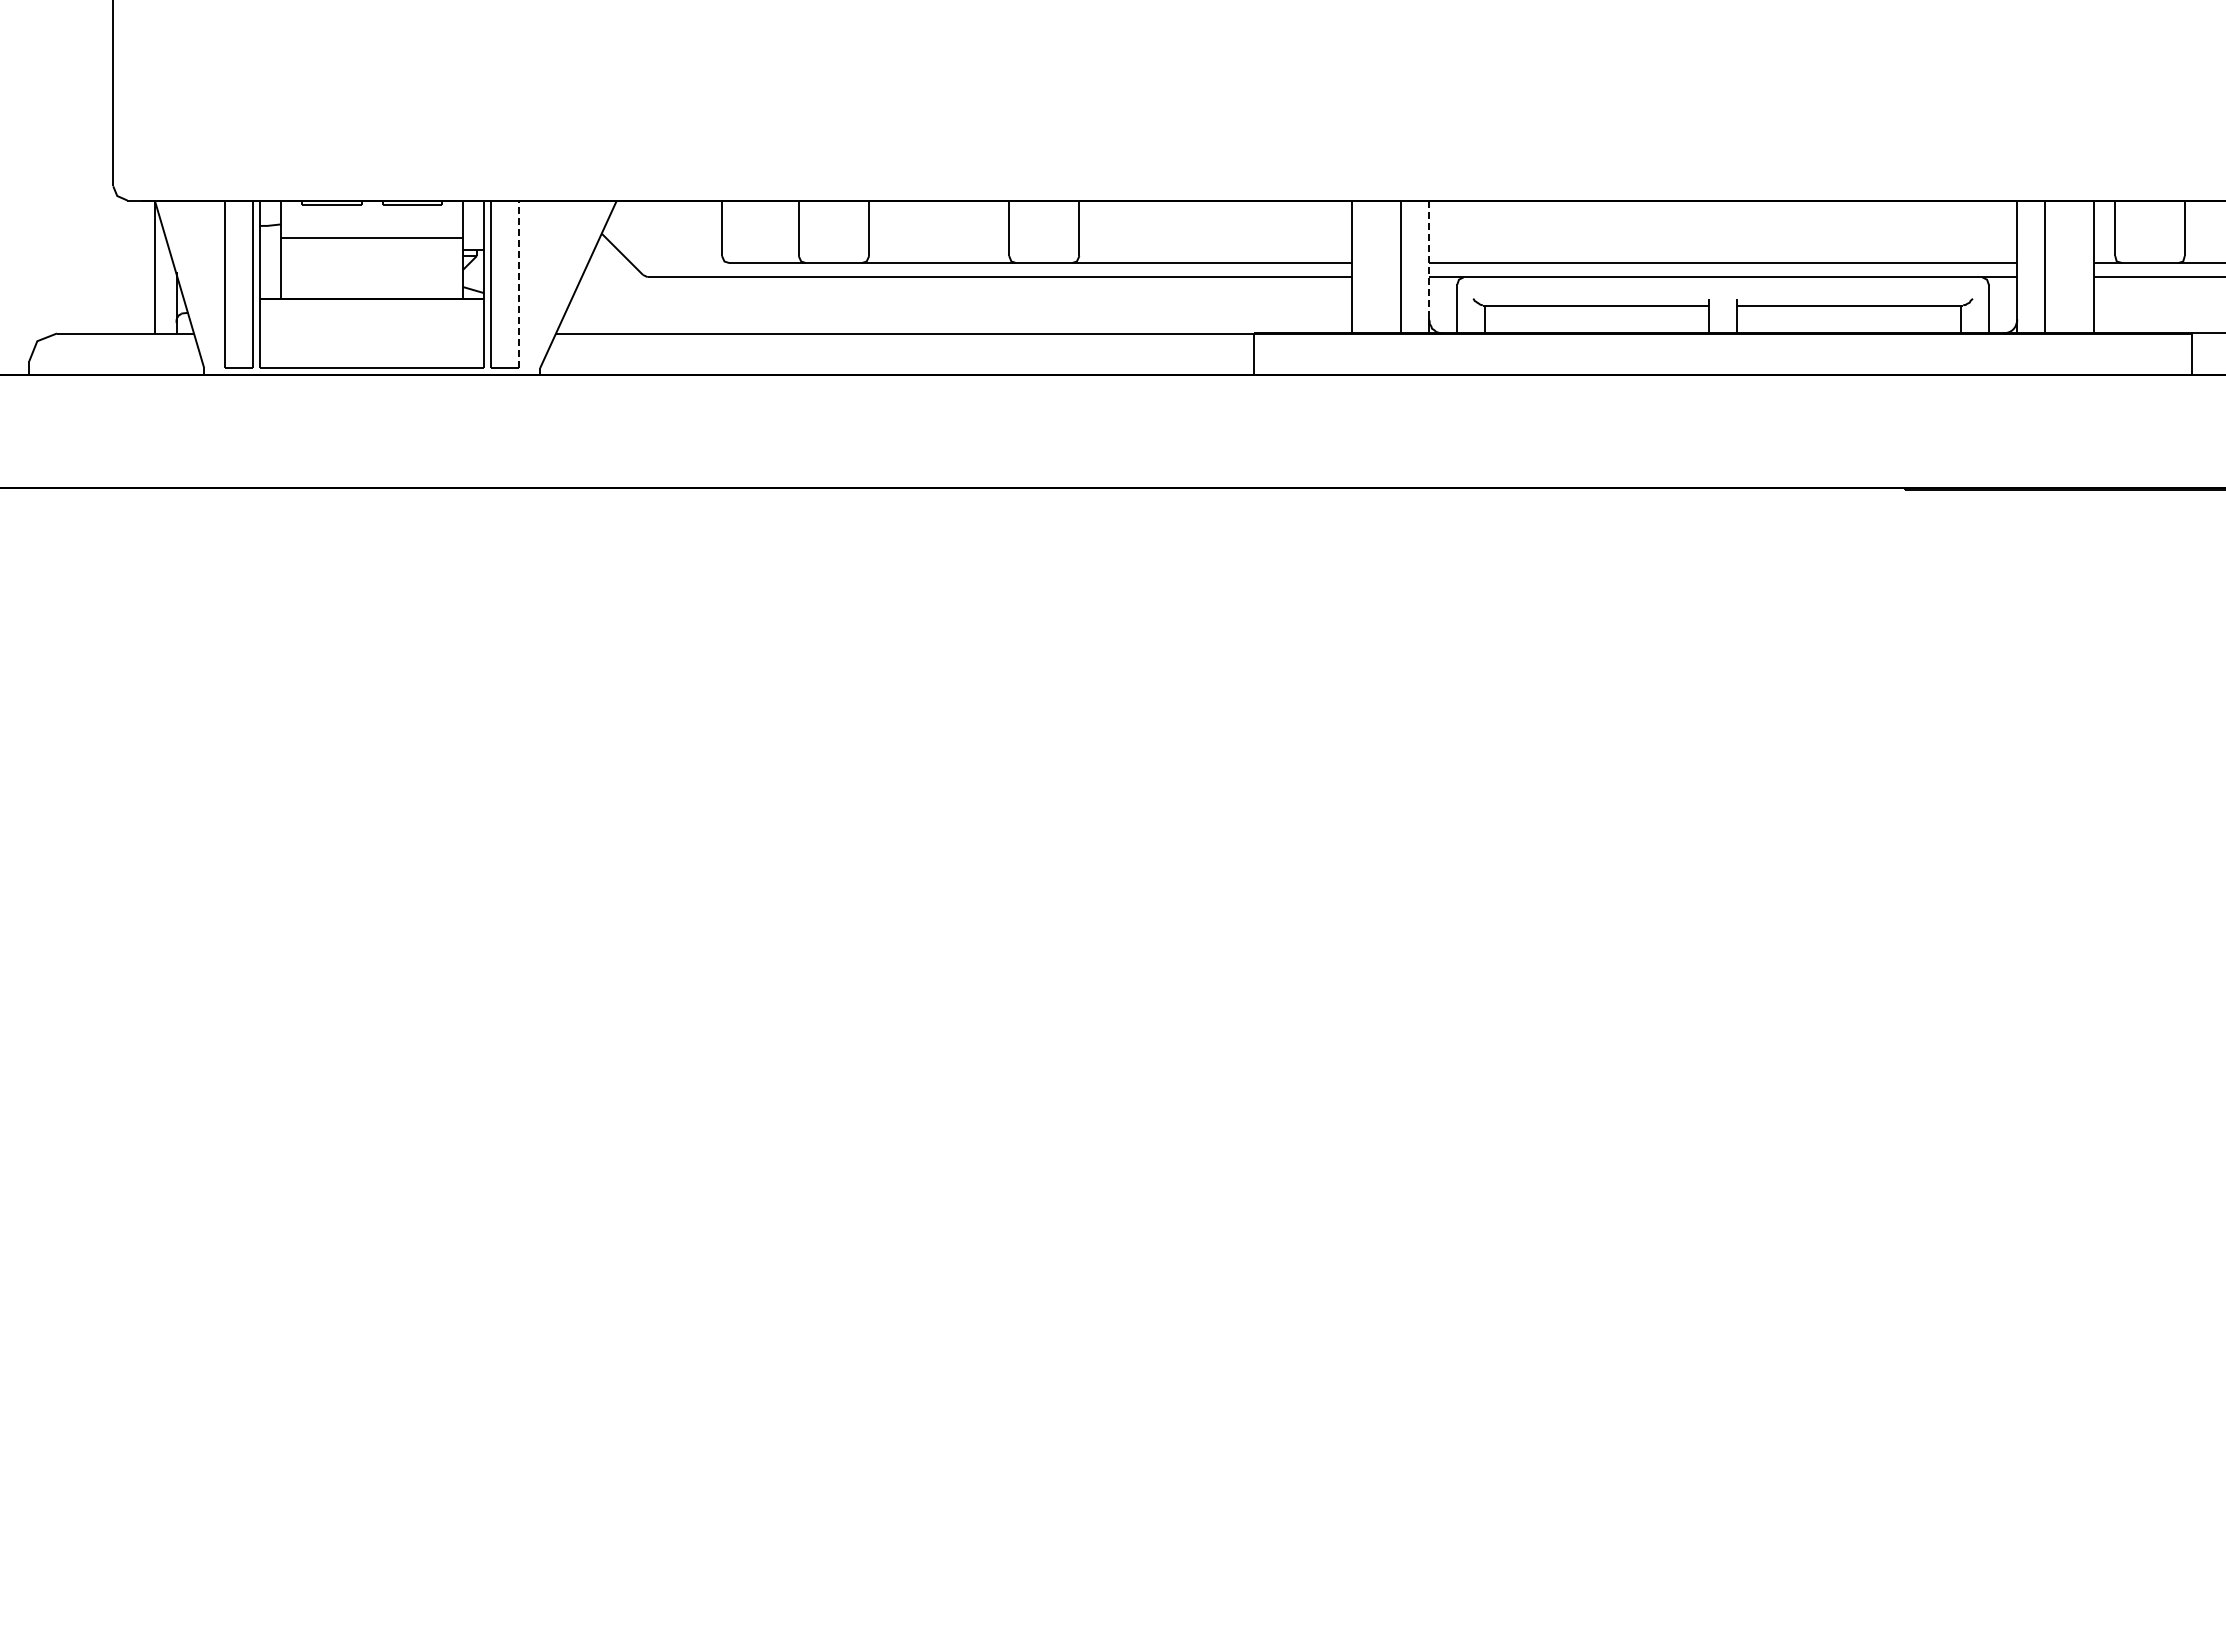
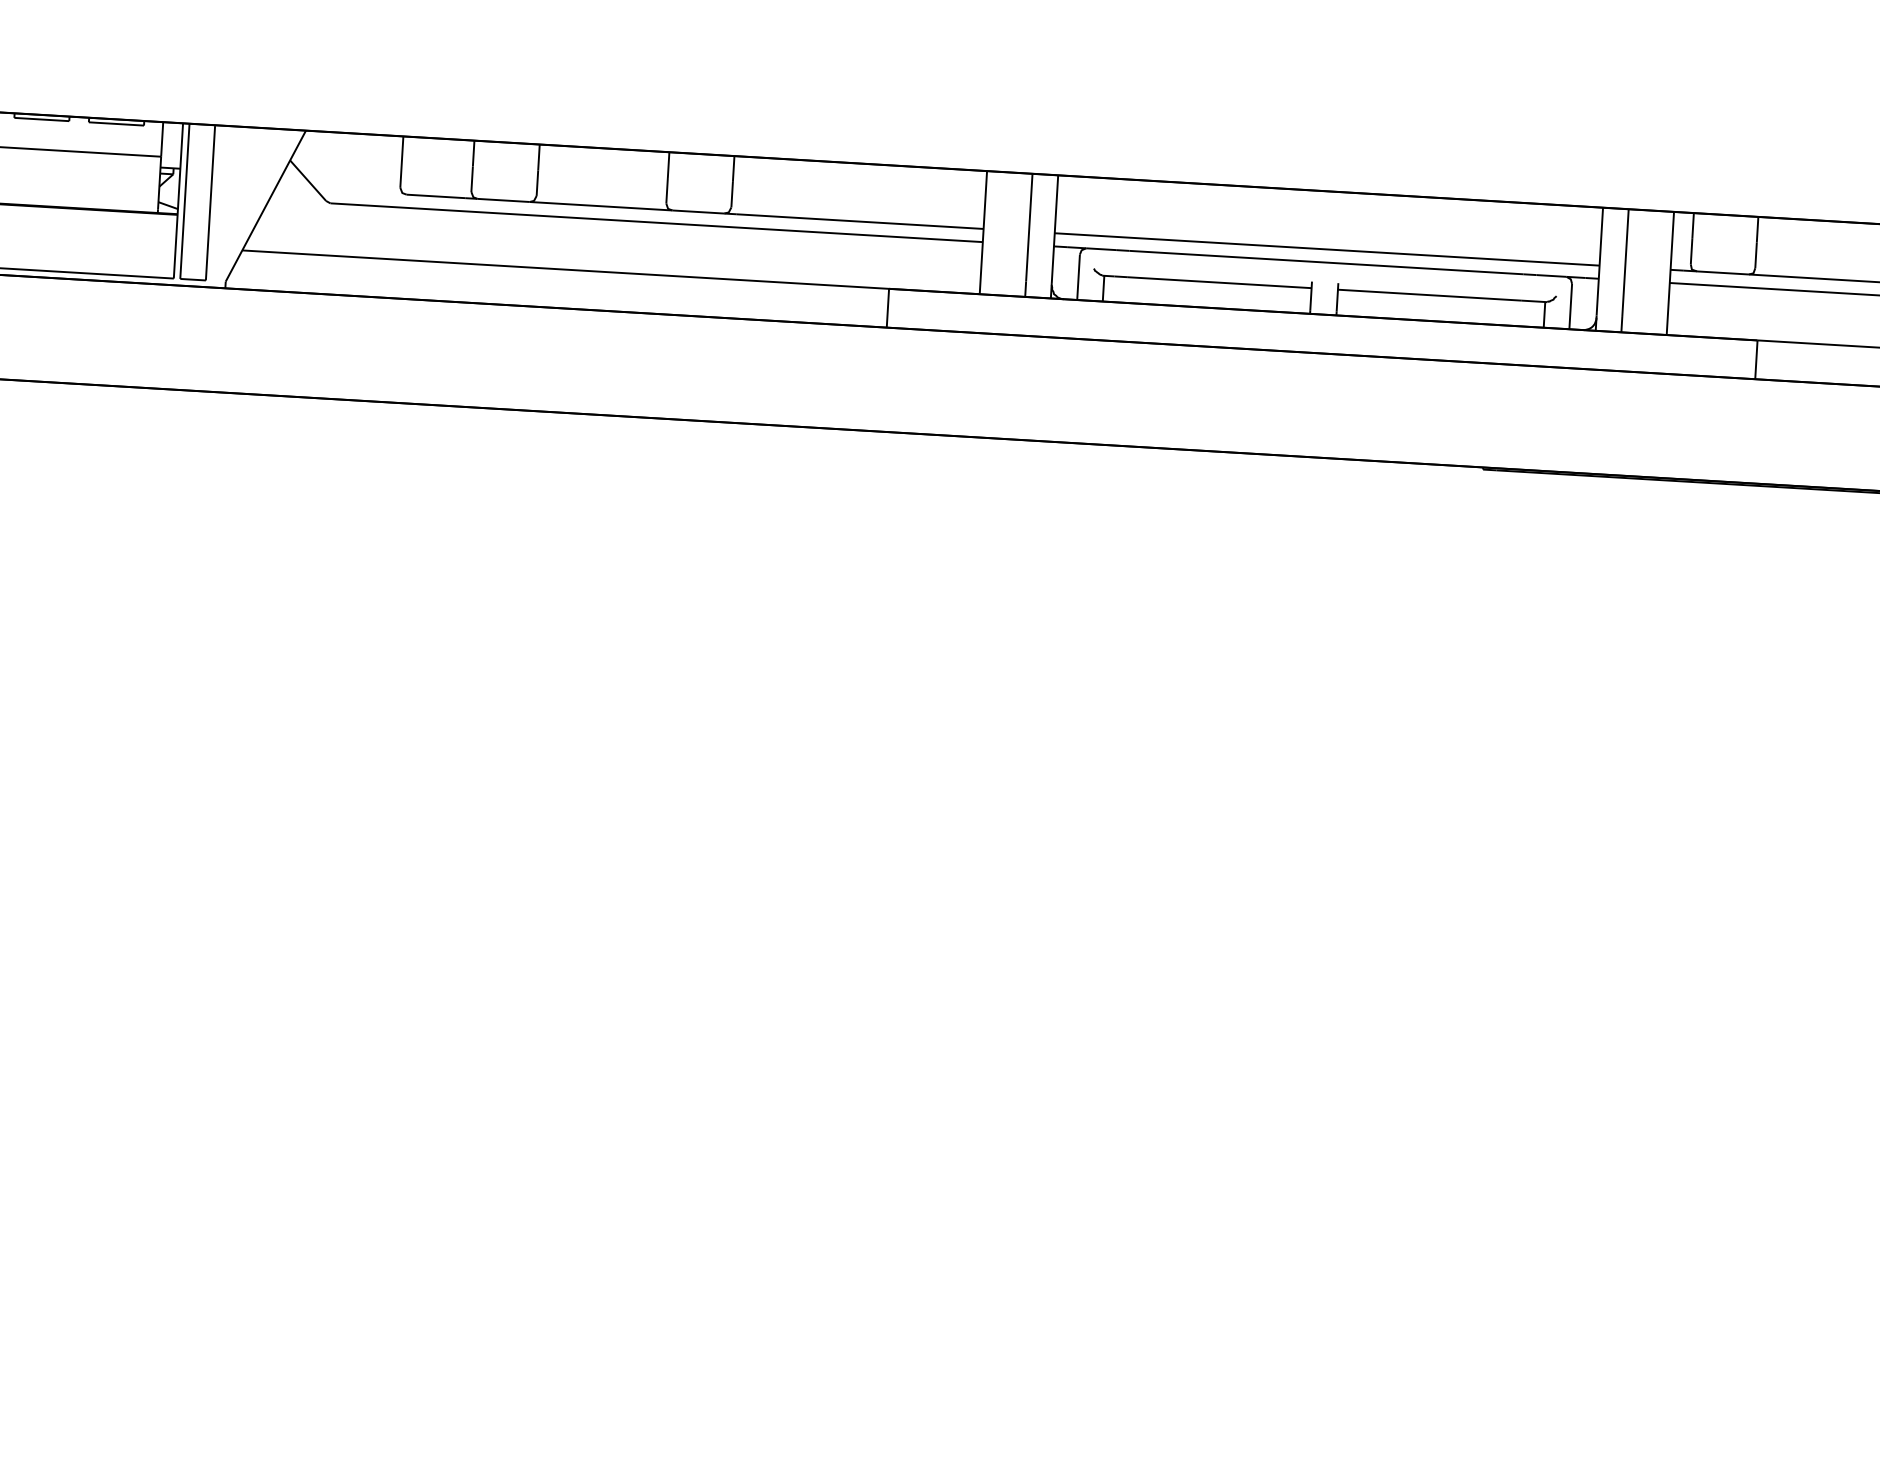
line: (1428, 259) -> (1054, 229), dashed -> solid
line: (518, 284) -> (210, 202), dashed -> solid

